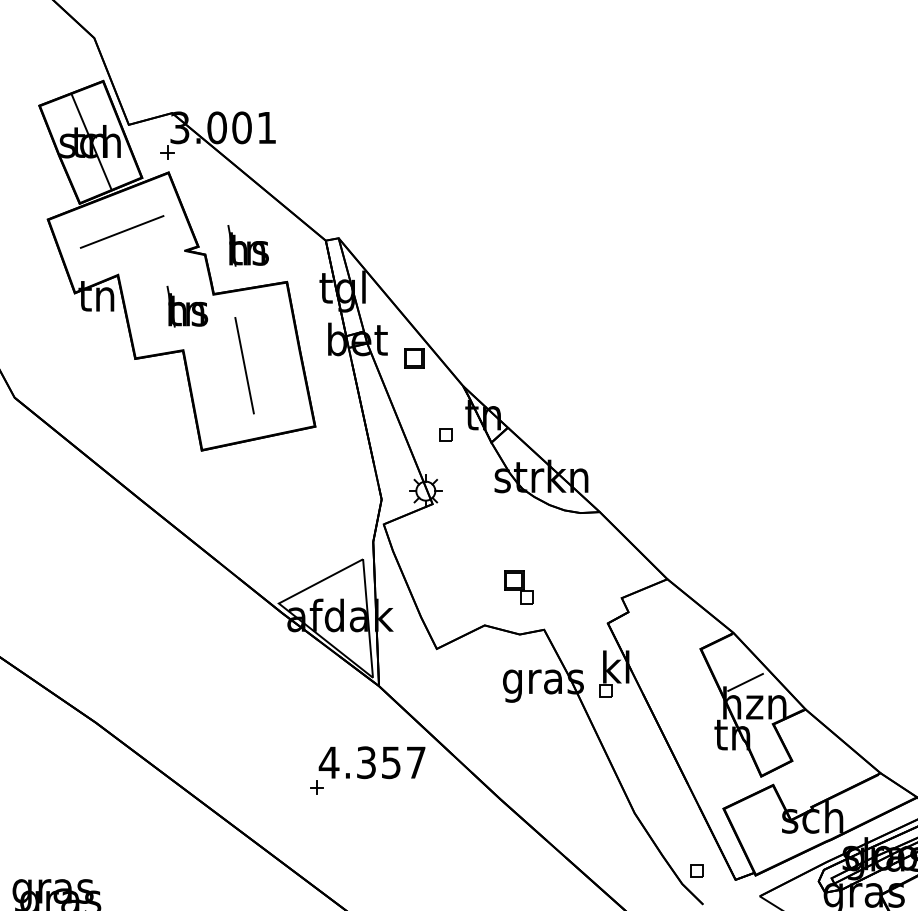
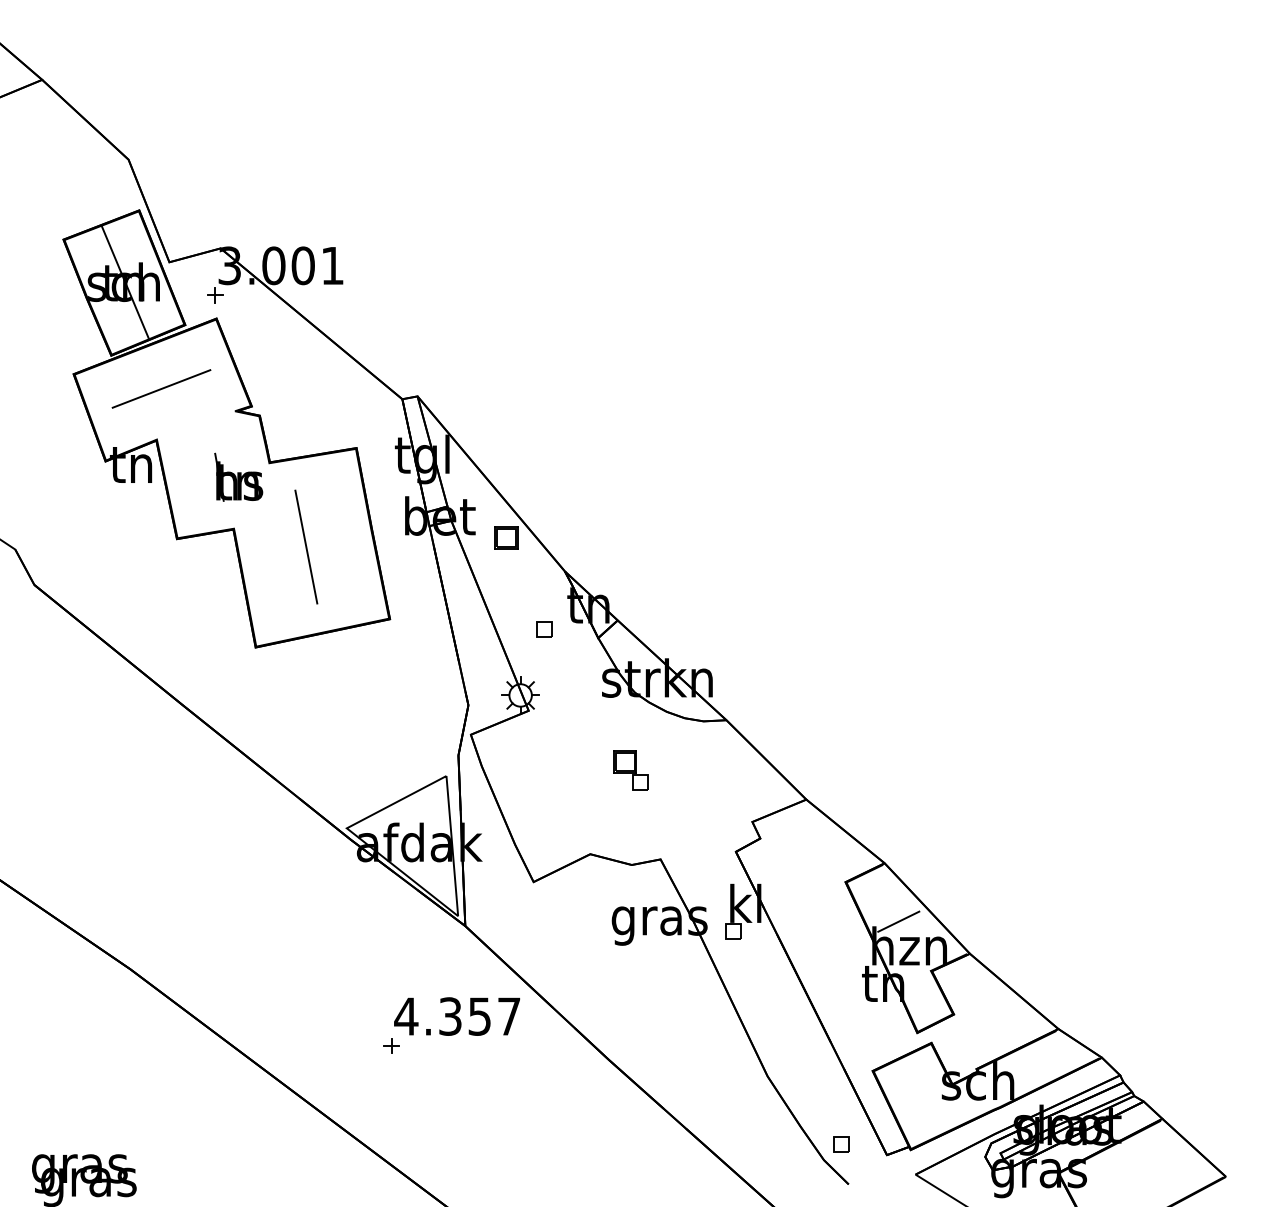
part: (248, 245) -> (310, 404), removed
part: (518, 587) -> (630, 770), moved

